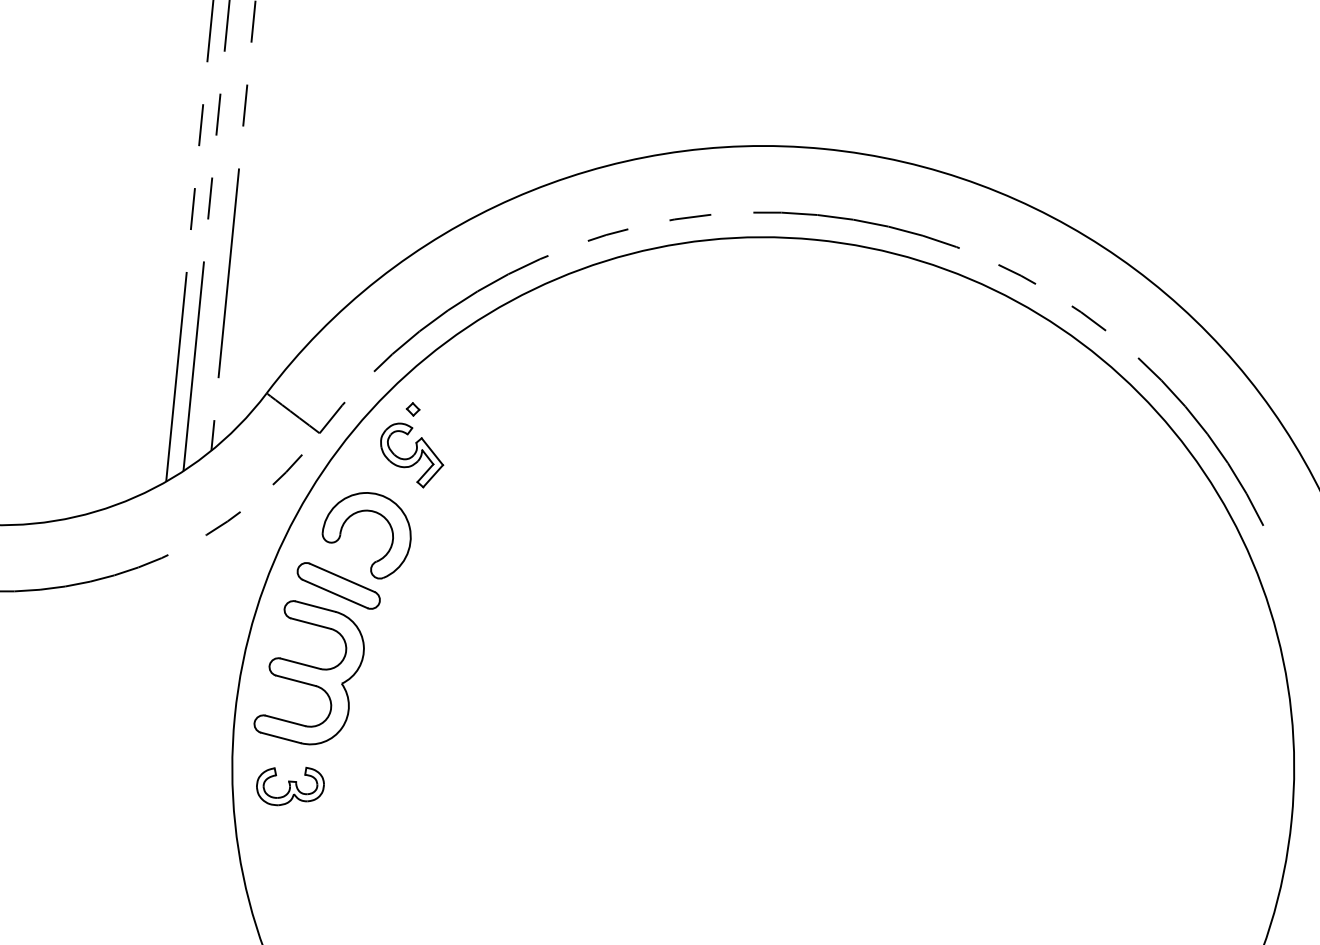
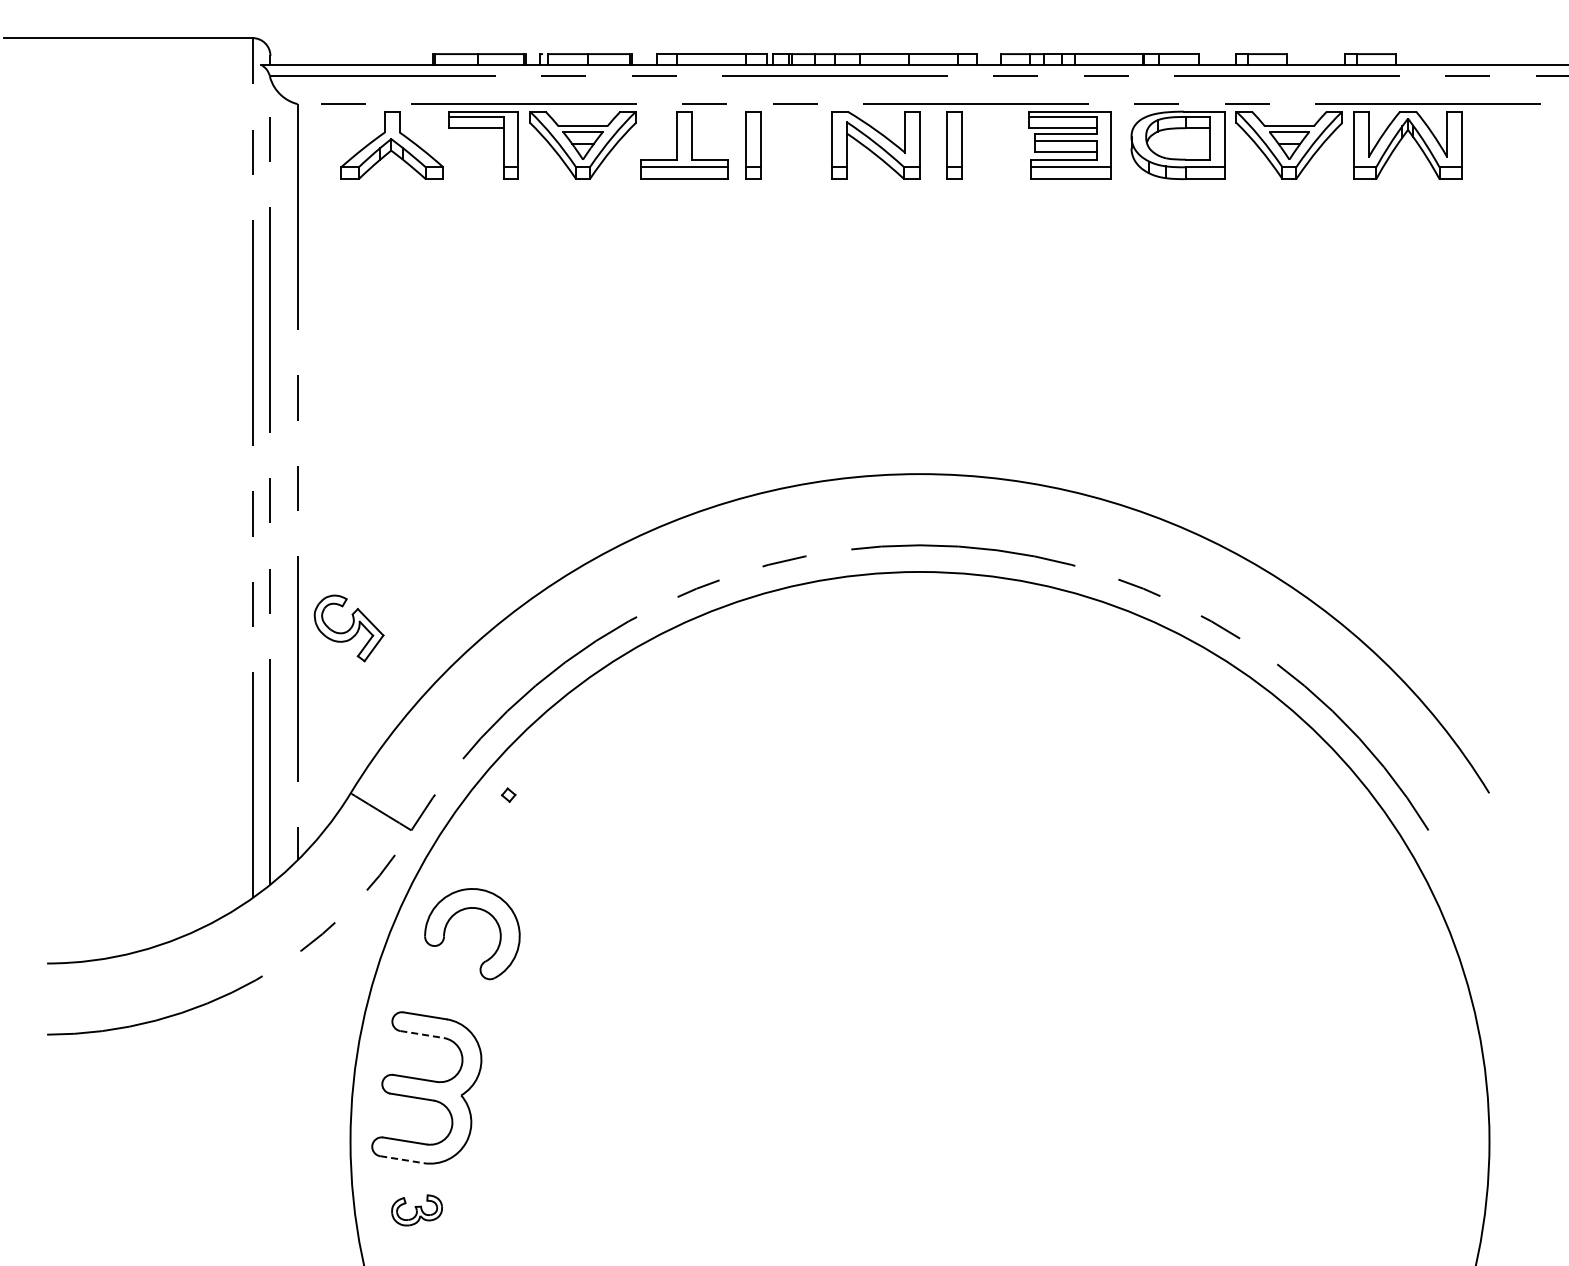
part: (411, 455) -> (348, 628), moved
part: (338, 586) -> (447, 991), removed
line: (311, 623) -> (422, 1034), solid -> dashed
line: (281, 737) -> (402, 1159), solid -> dashed
part: (289, 786) -> (416, 1210), size x0.7

